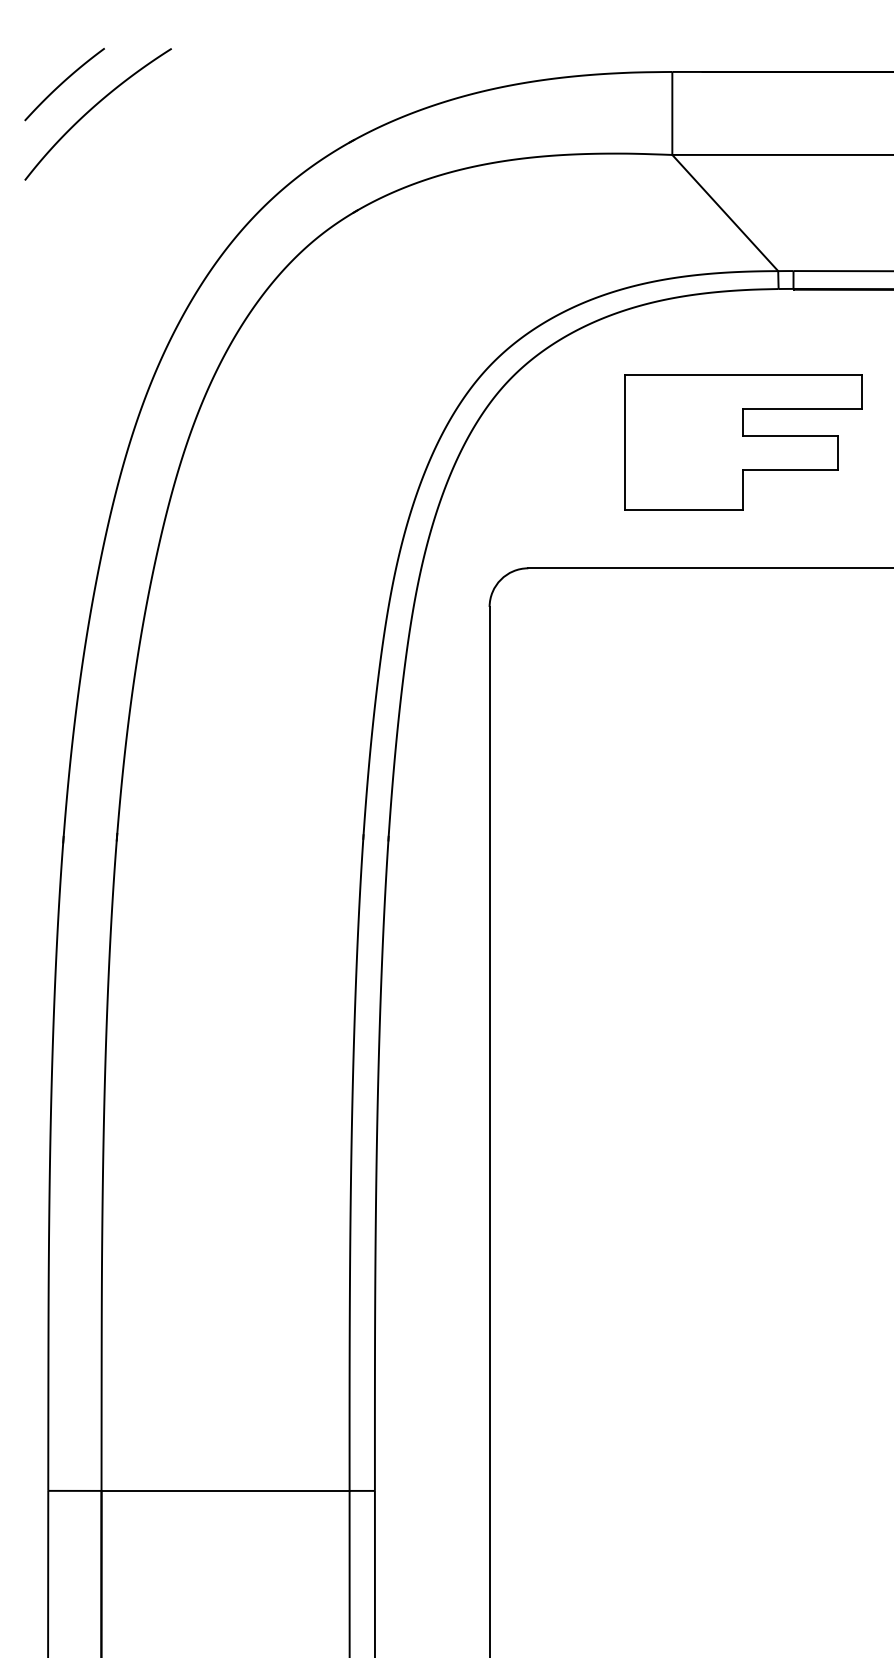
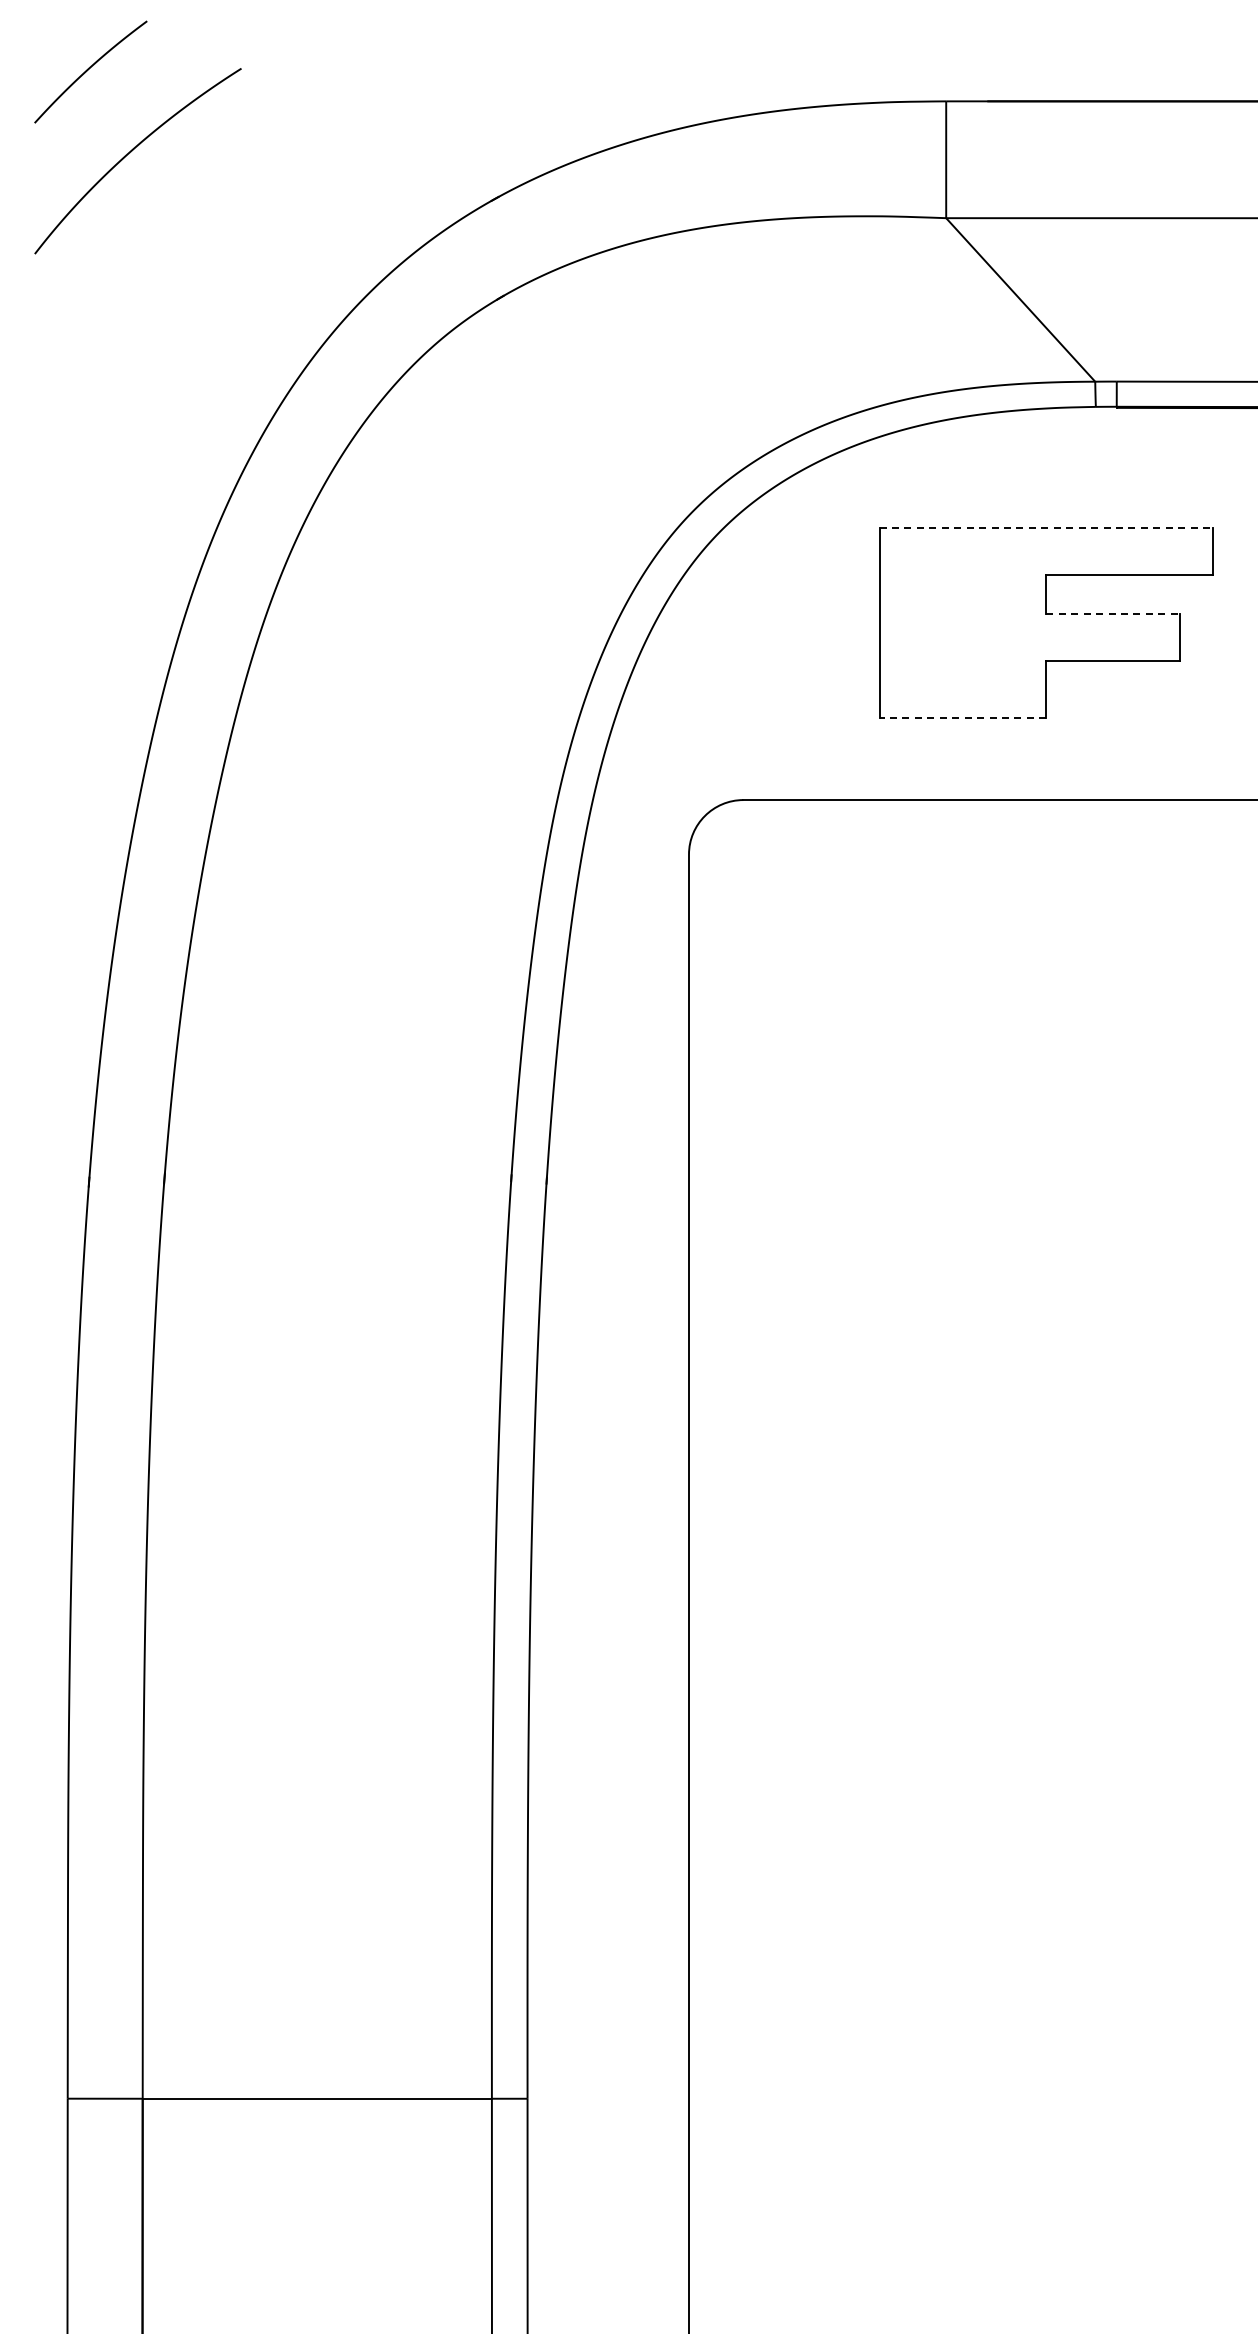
curve: (63, 82) -> (89, 69), moved
line: (743, 374) -> (1046, 527), solid -> dashed
line: (791, 435) -> (1113, 613), solid -> dashed
line: (683, 510) -> (962, 718), solid -> dashed

